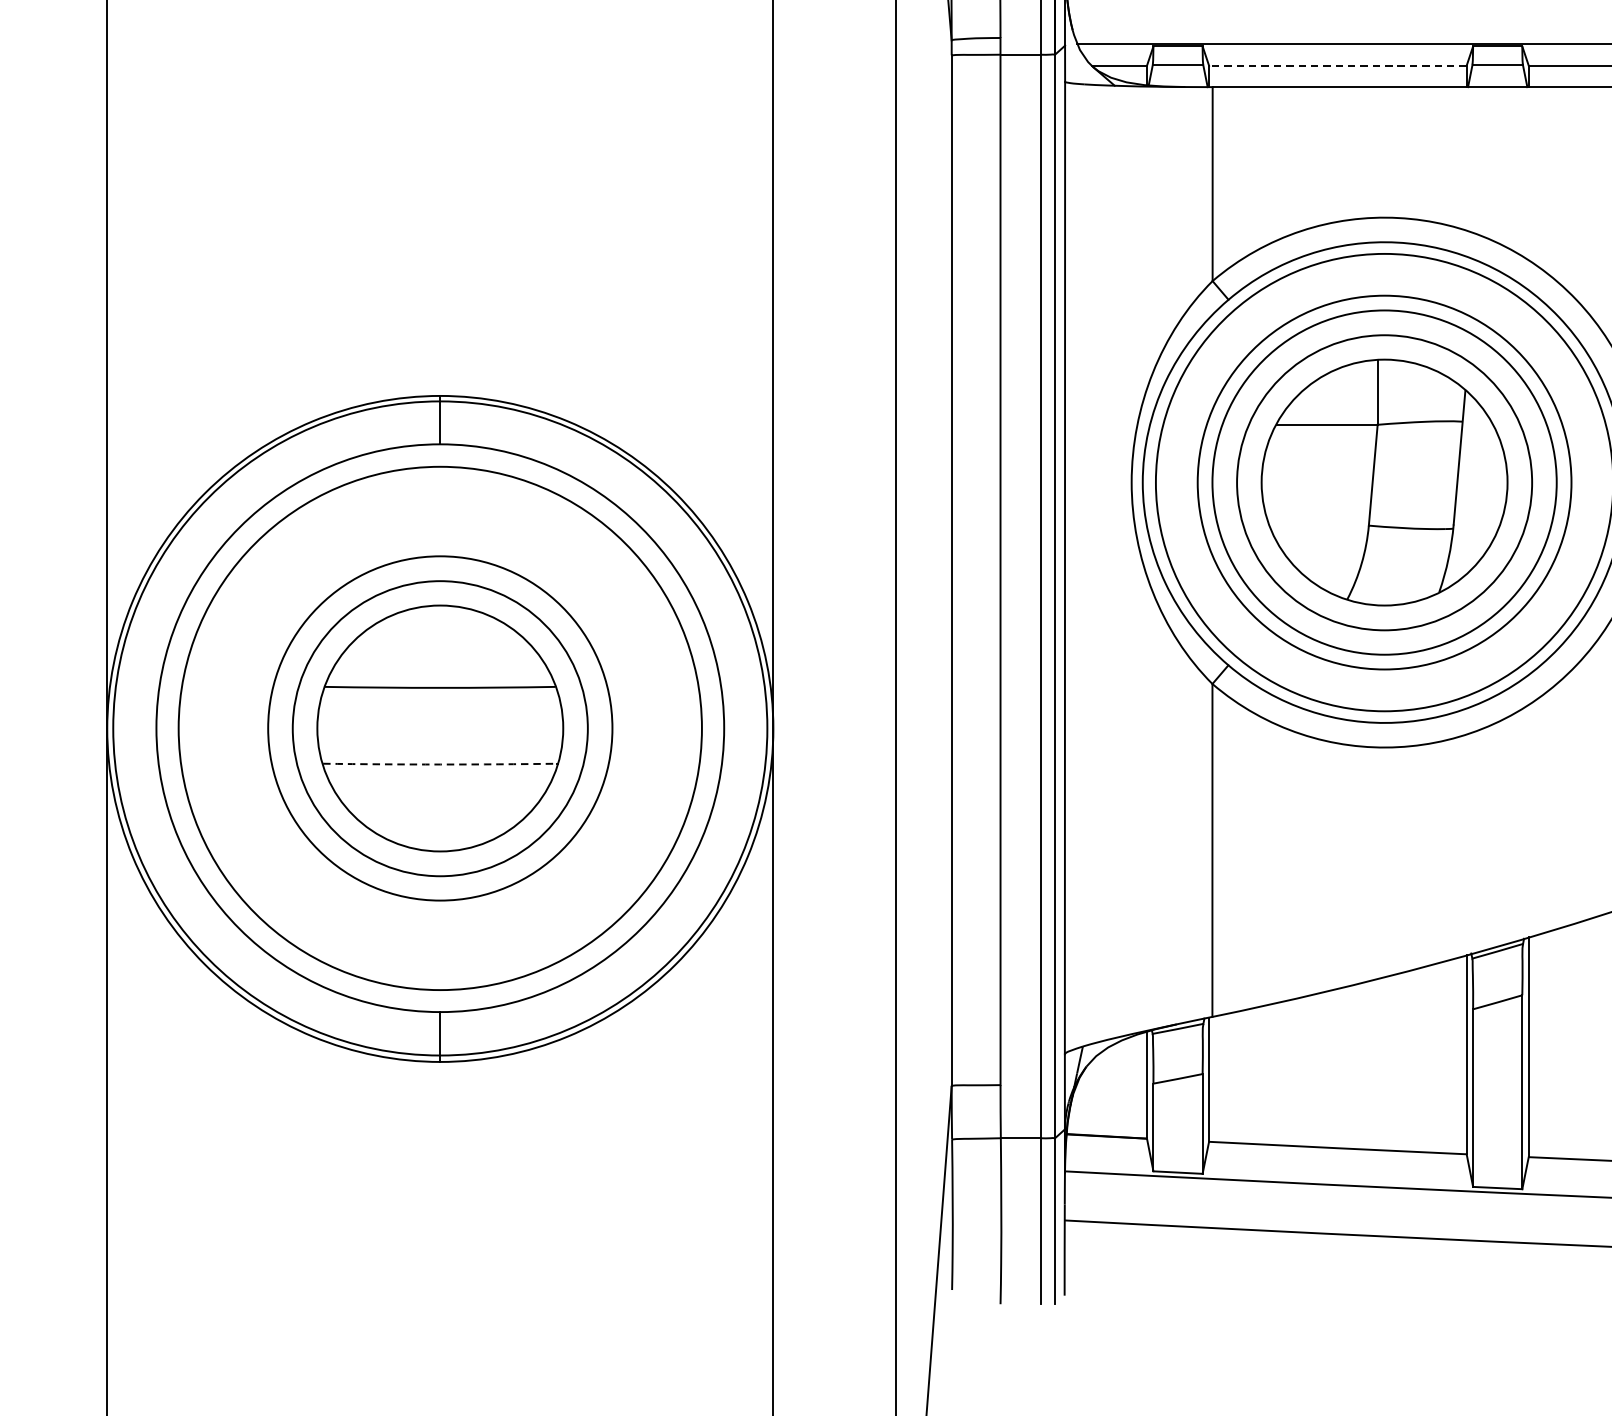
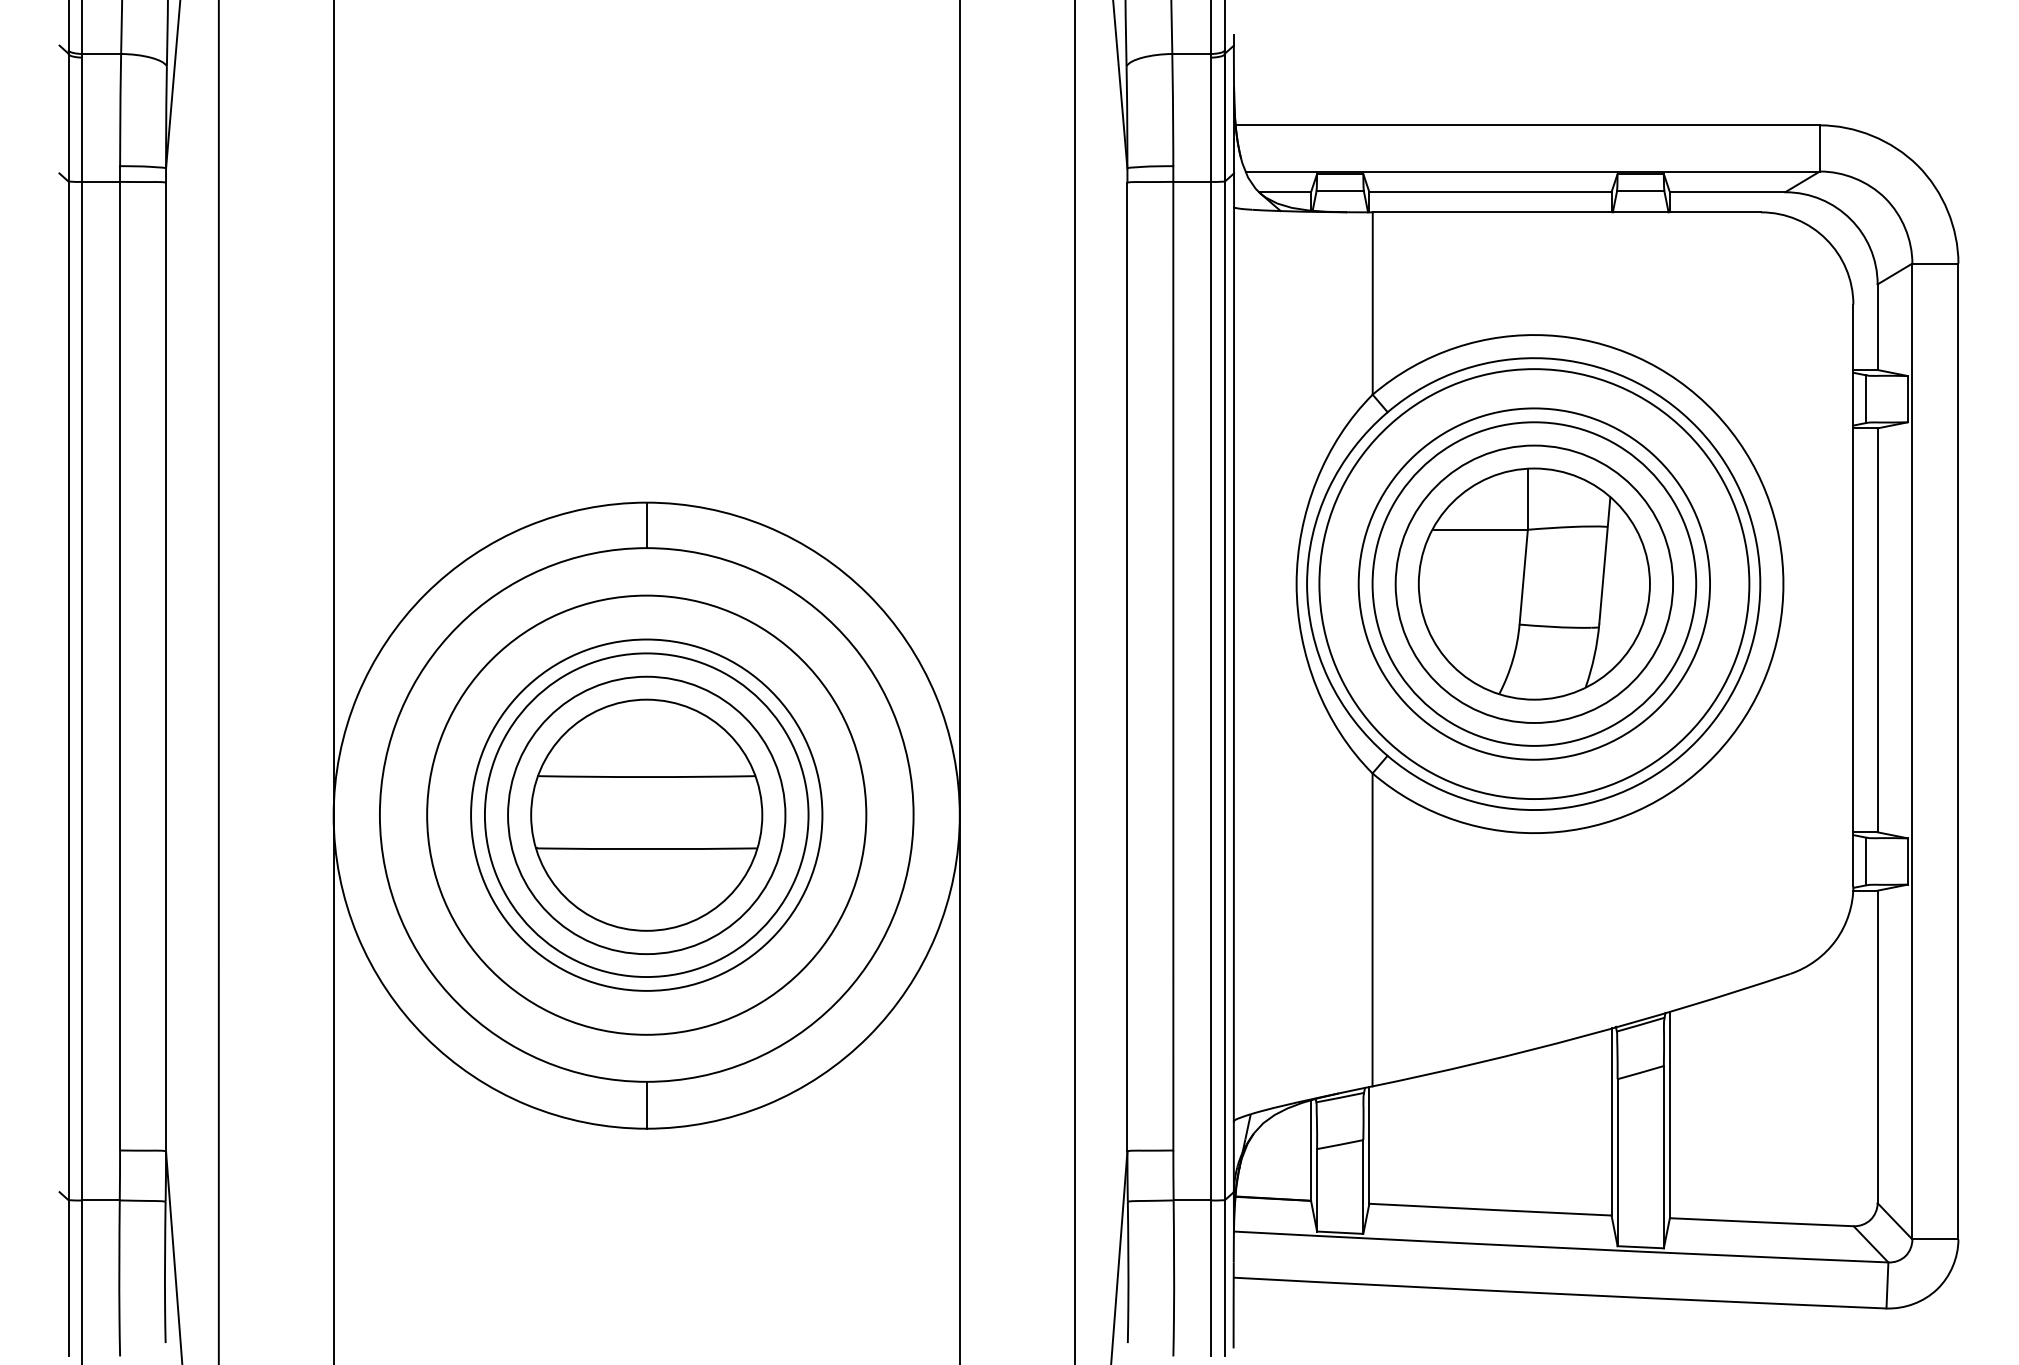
line: (1336, 66) -> (1489, 192), dashed -> solid
circle: (440, 727) -> (646, 814), size x0.71
circle: (440, 727) -> (646, 814), size x0.71
arc: (440, 764) -> (646, 849), dashed -> solid

